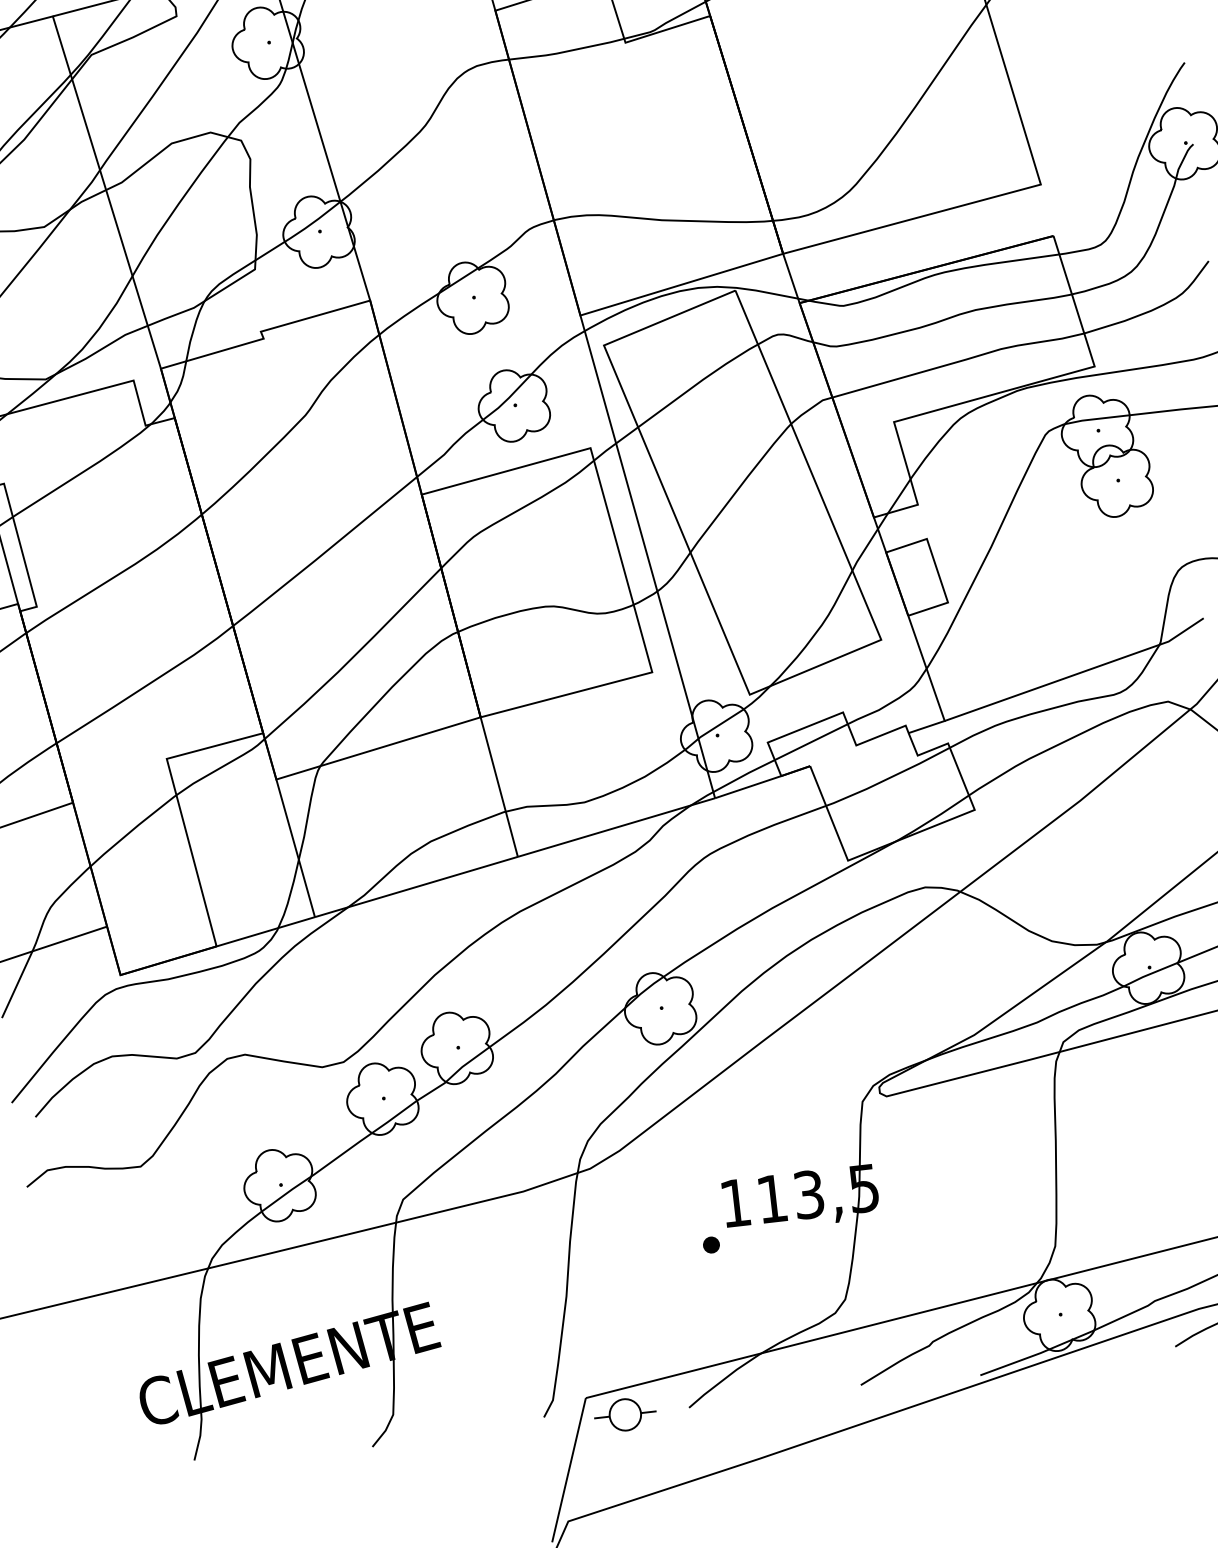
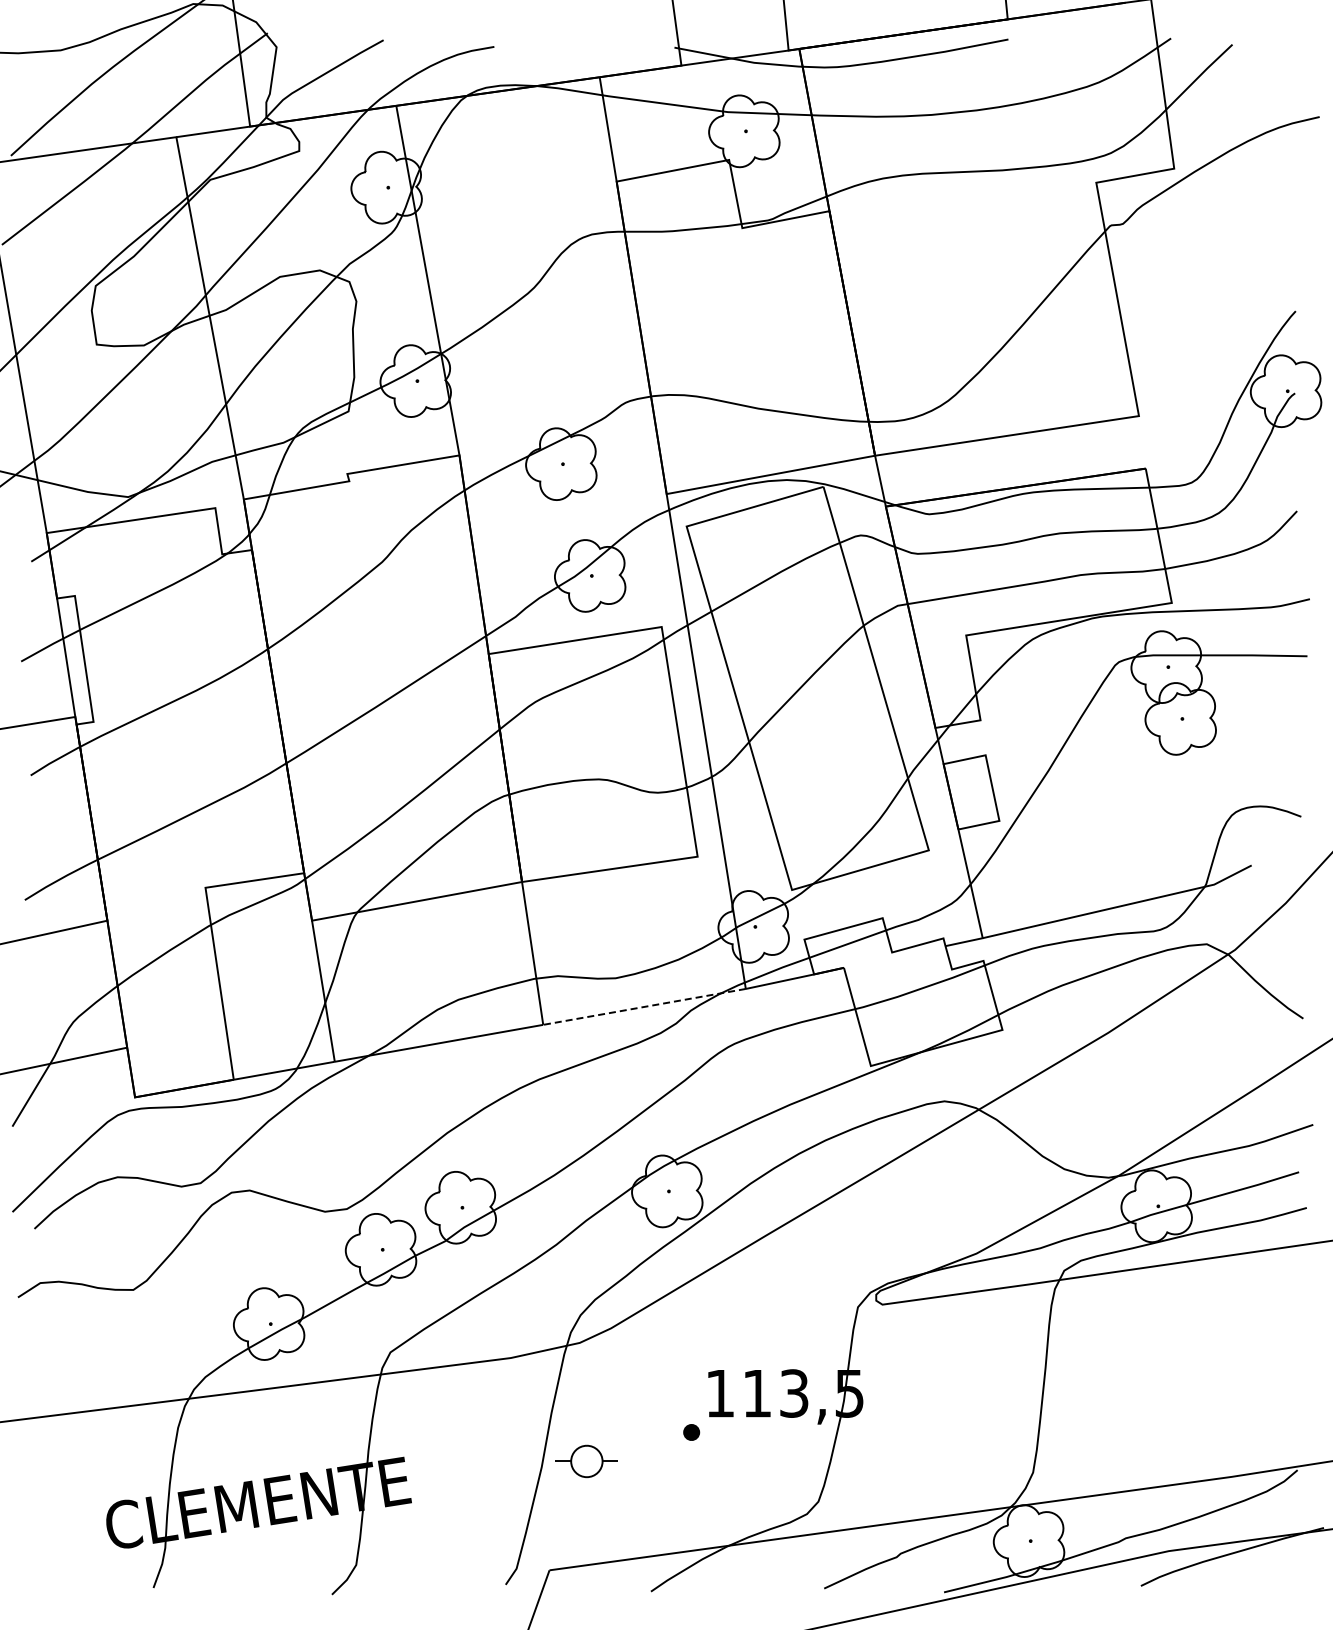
line: (616, 827) -> (644, 1006), solid -> dashed
part: (625, 1414) -> (586, 1461), moved

